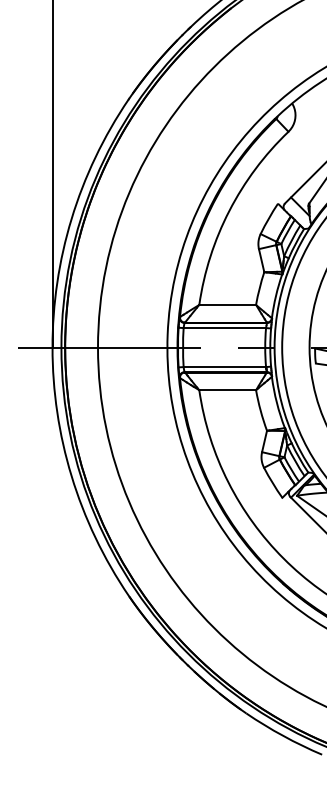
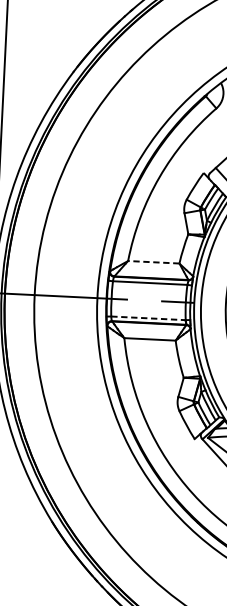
line: (227, 304) -> (153, 261), solid -> dashed
line: (225, 367) -> (149, 318), solid -> dashed

